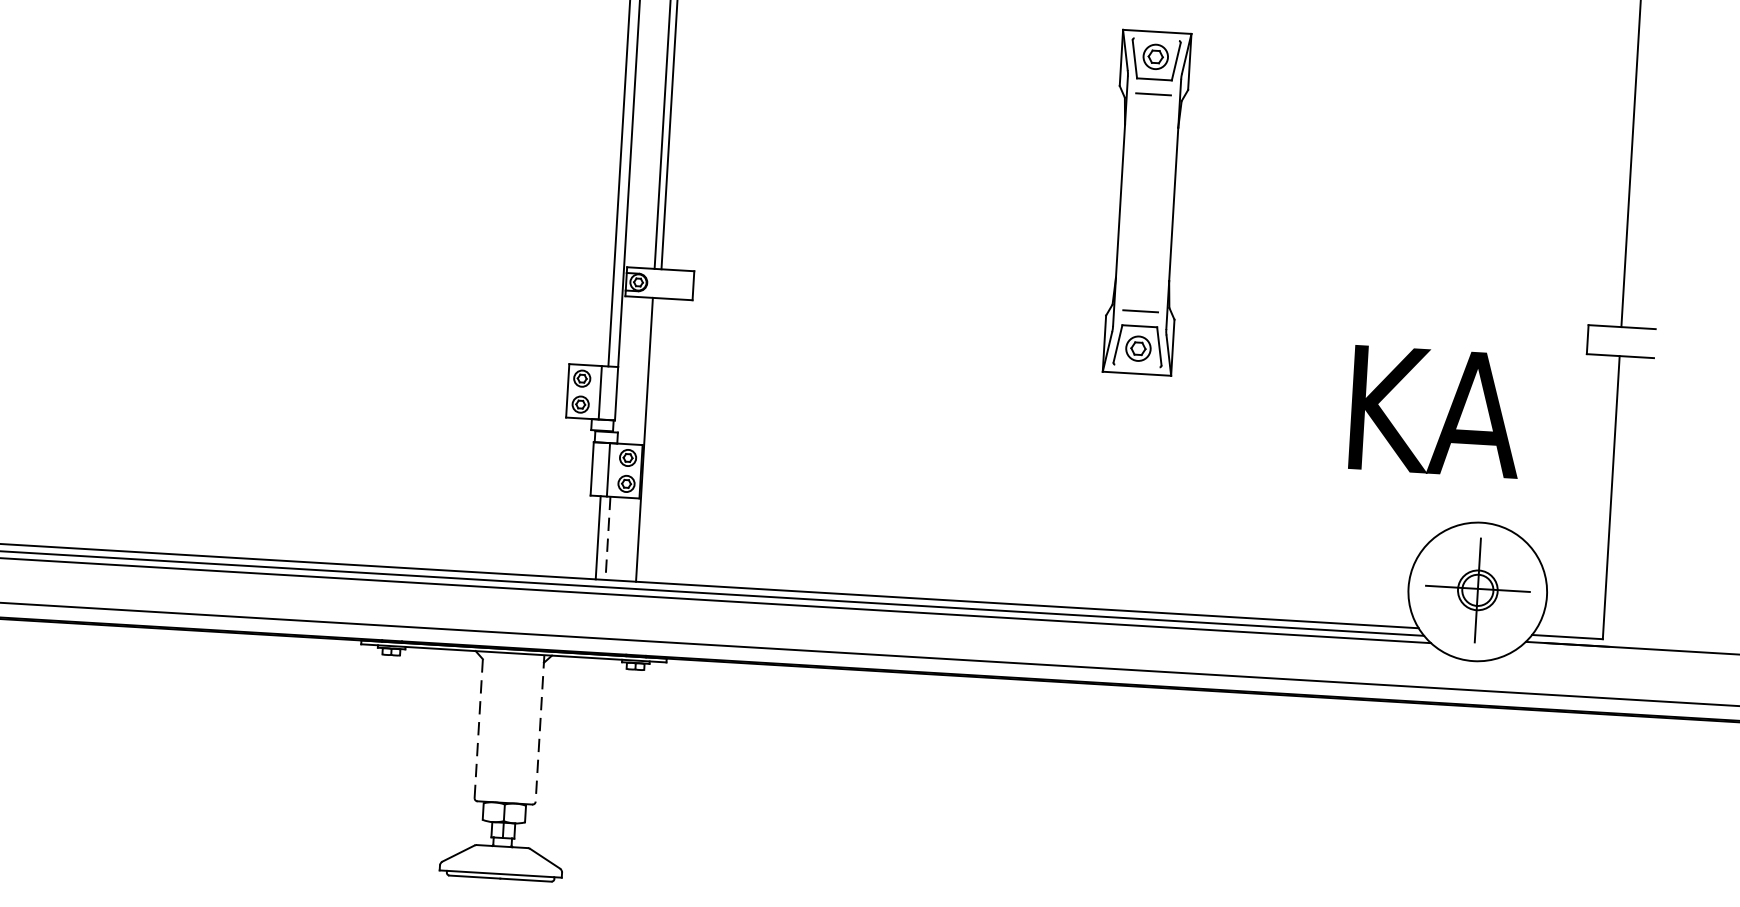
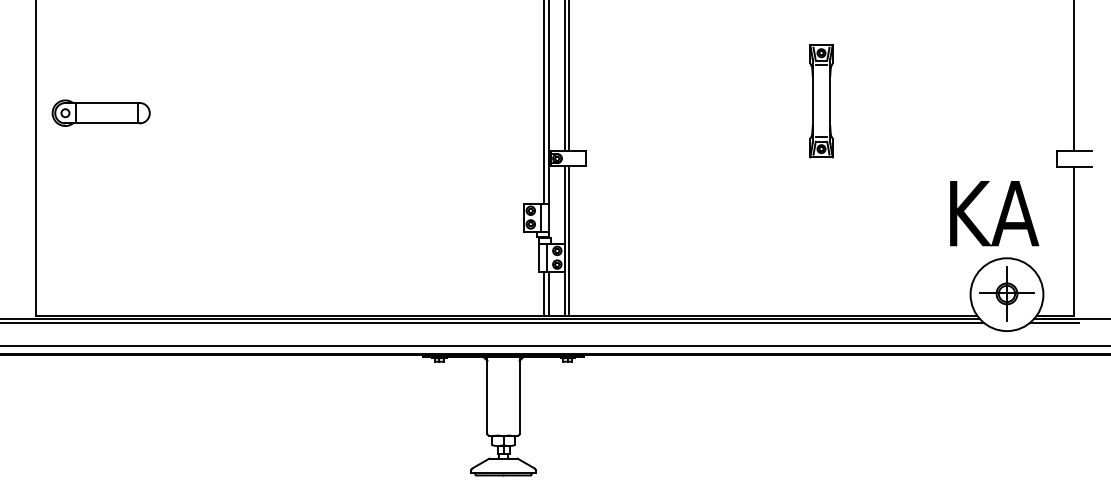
part: (1147, 203) -> (821, 101), size x0.62
text: (1436, 411) -> (994, 213), moved
line: (650, 439) -> (568, 240), added
line: (608, 537) -> (549, 293), dashed -> solid
line: (1562, 651) -> (1053, 323), added
line: (479, 724) -> (487, 395), dashed -> solid
line: (539, 728) -> (519, 395), dashed -> solid

